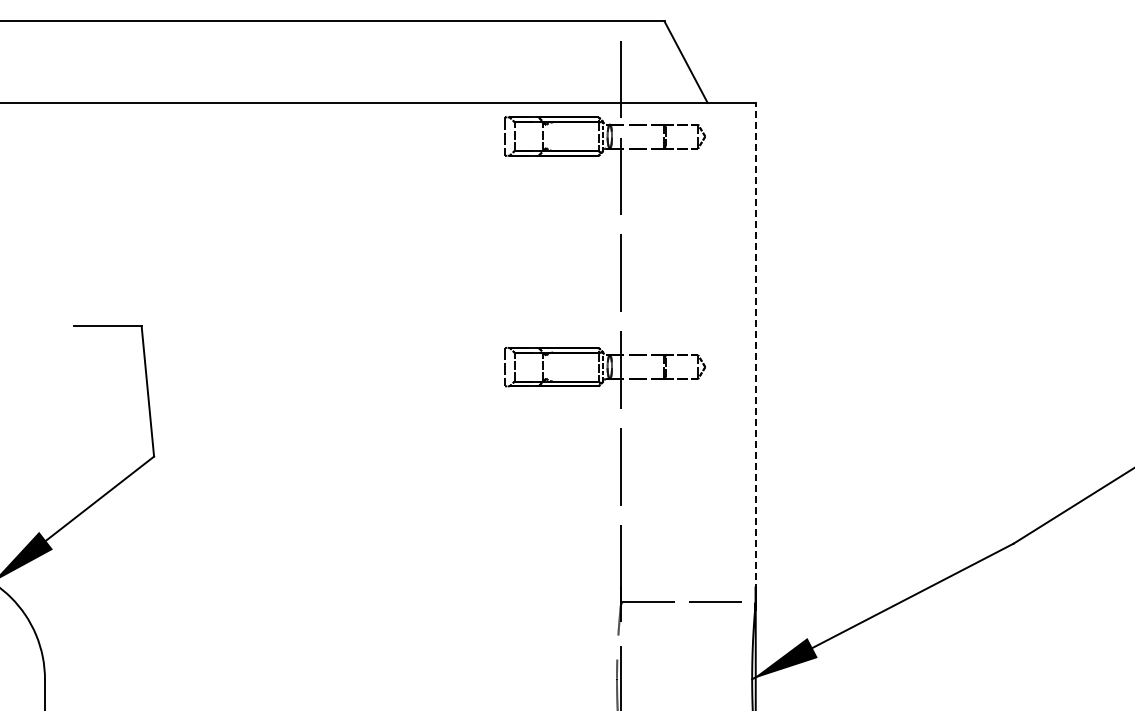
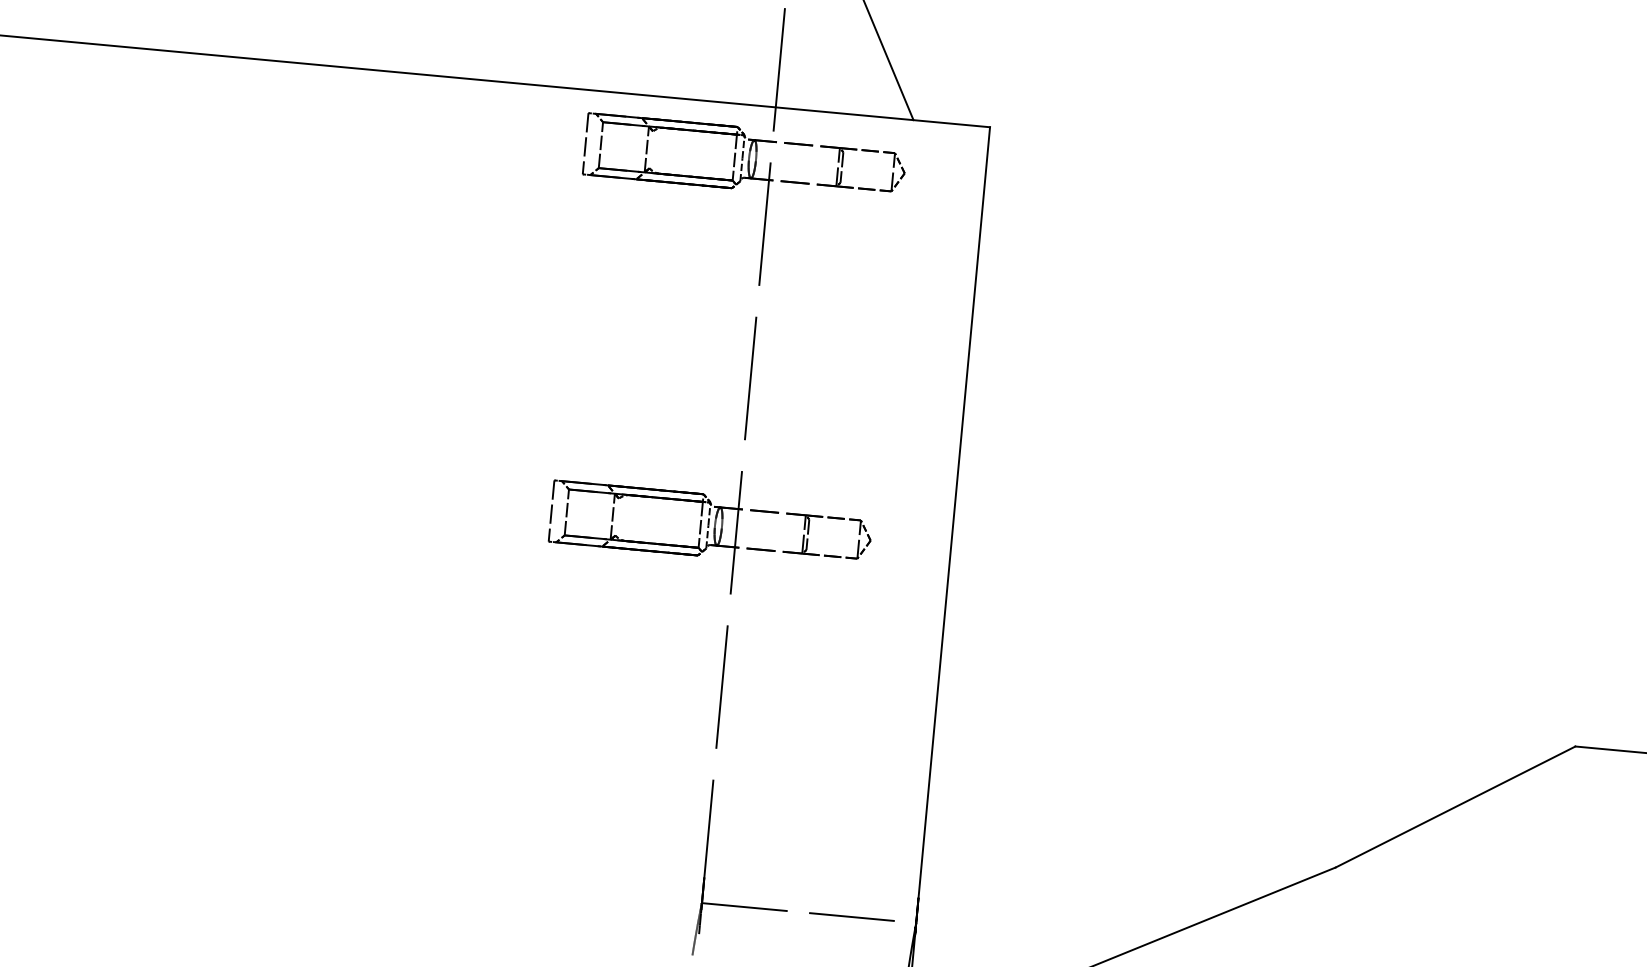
line: (755, 352) -> (952, 524), dashed -> solid

